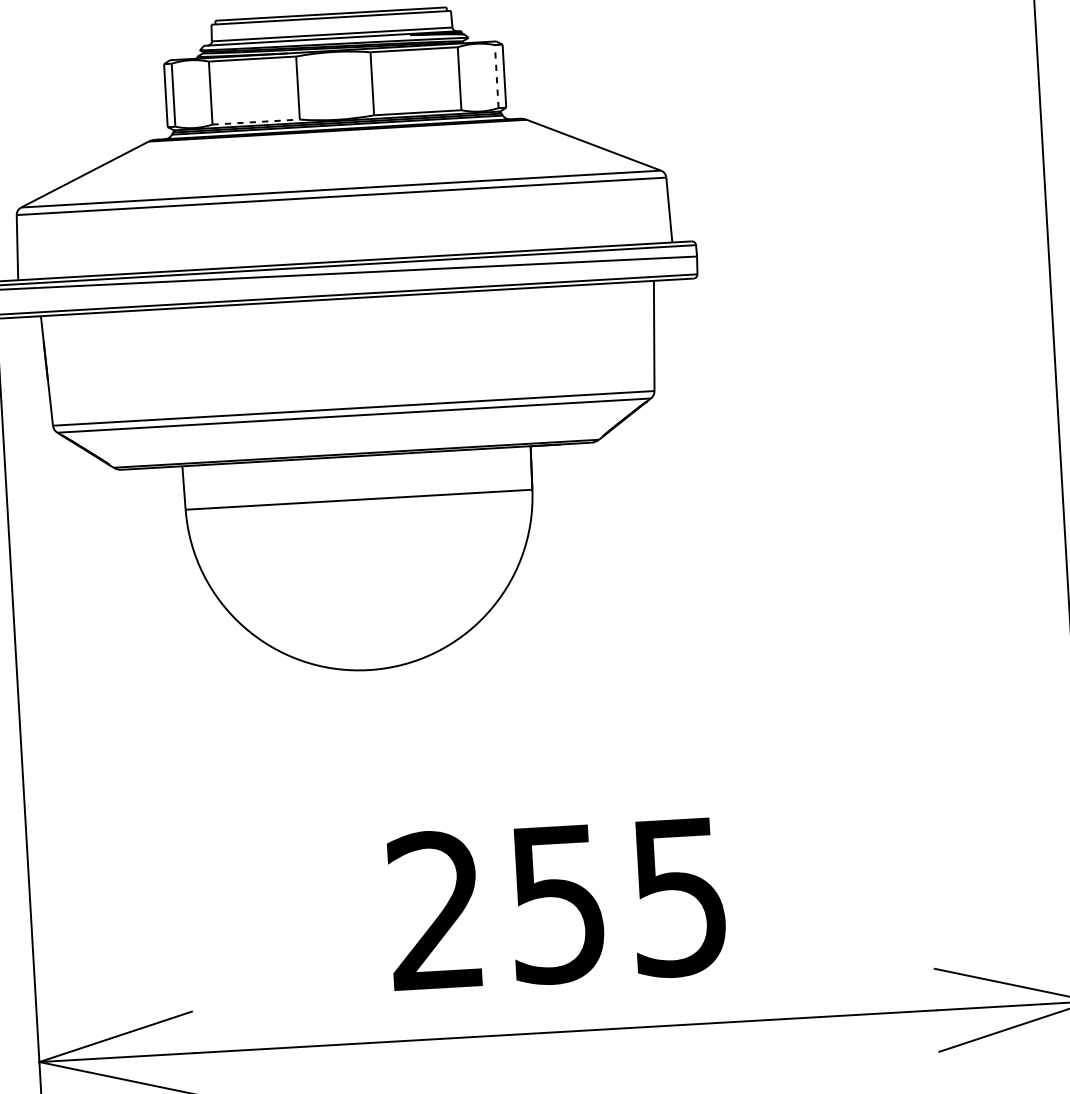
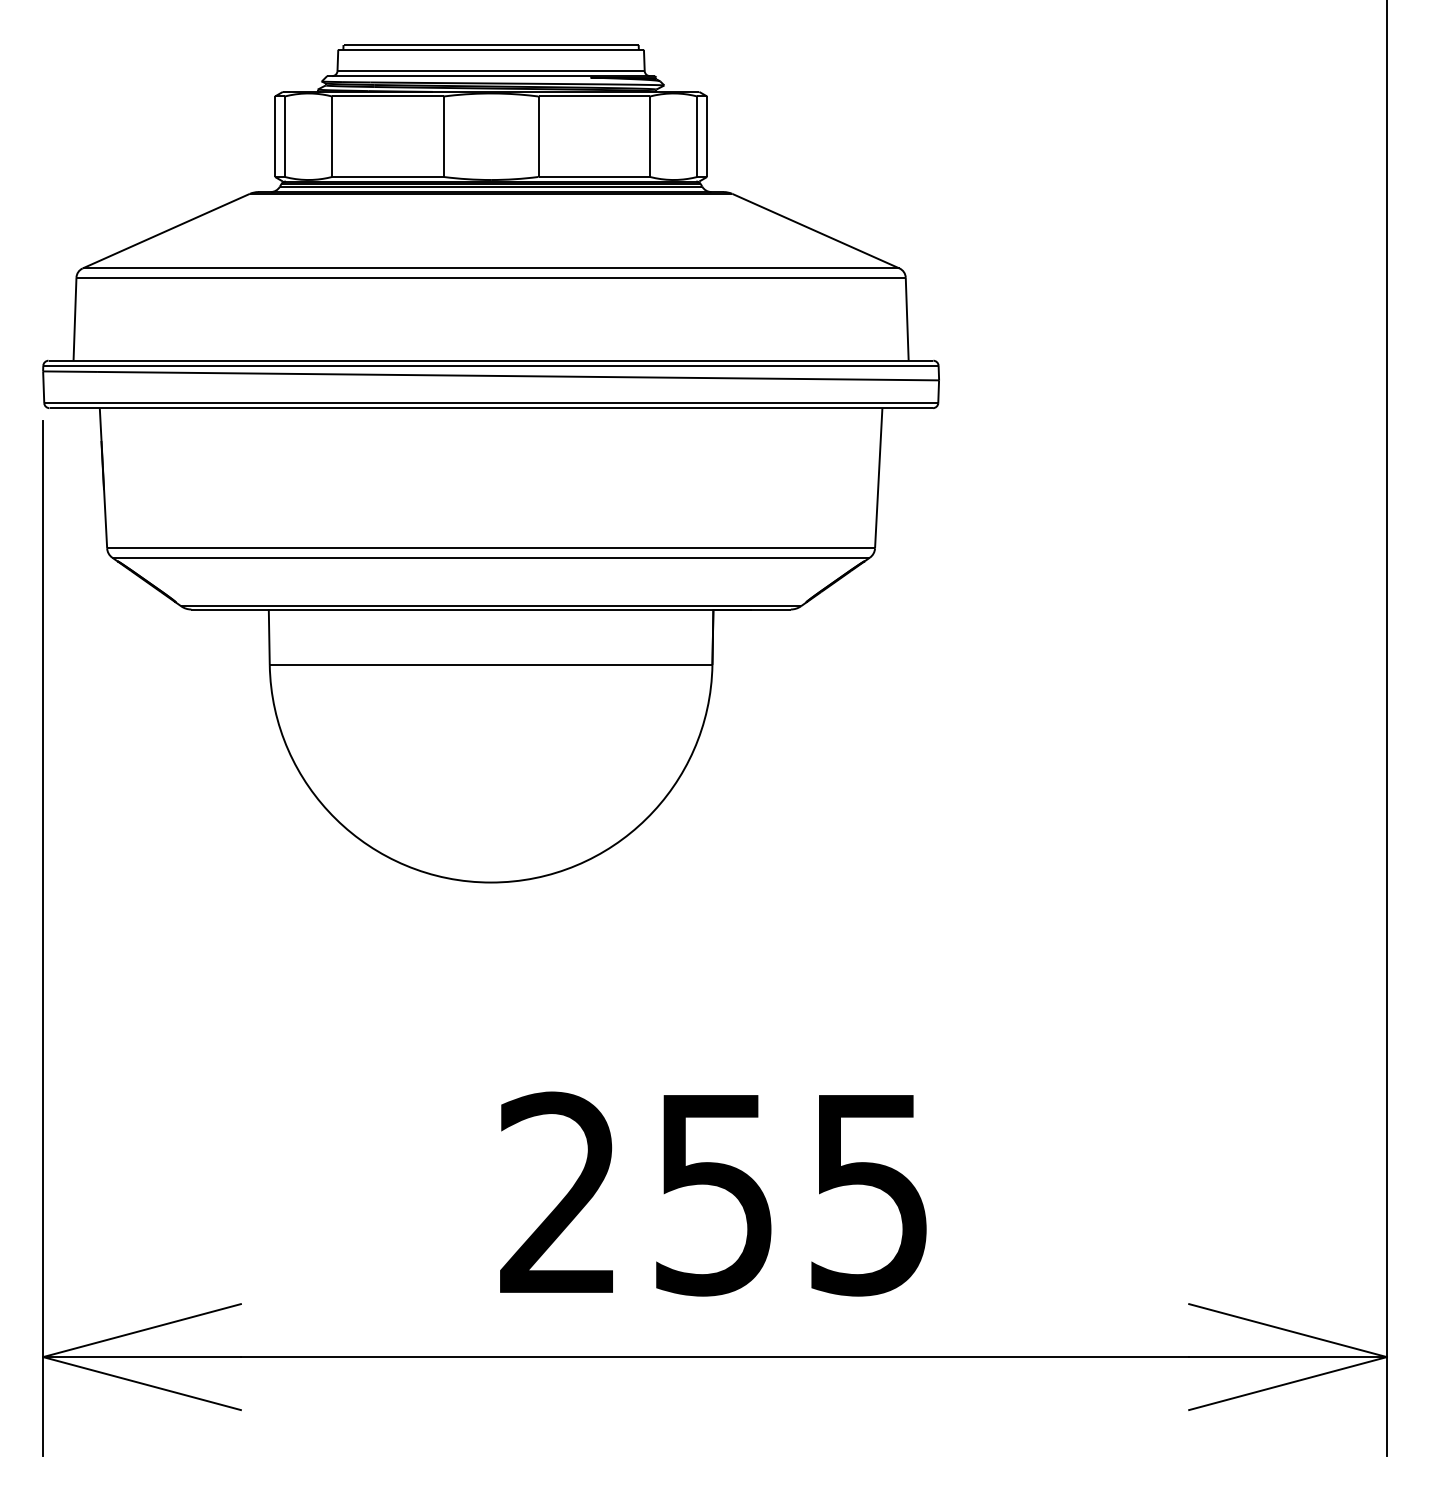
line: (496, 76) -> (697, 136), dashed -> solid
line: (255, 121) -> (387, 176), dashed -> solid

